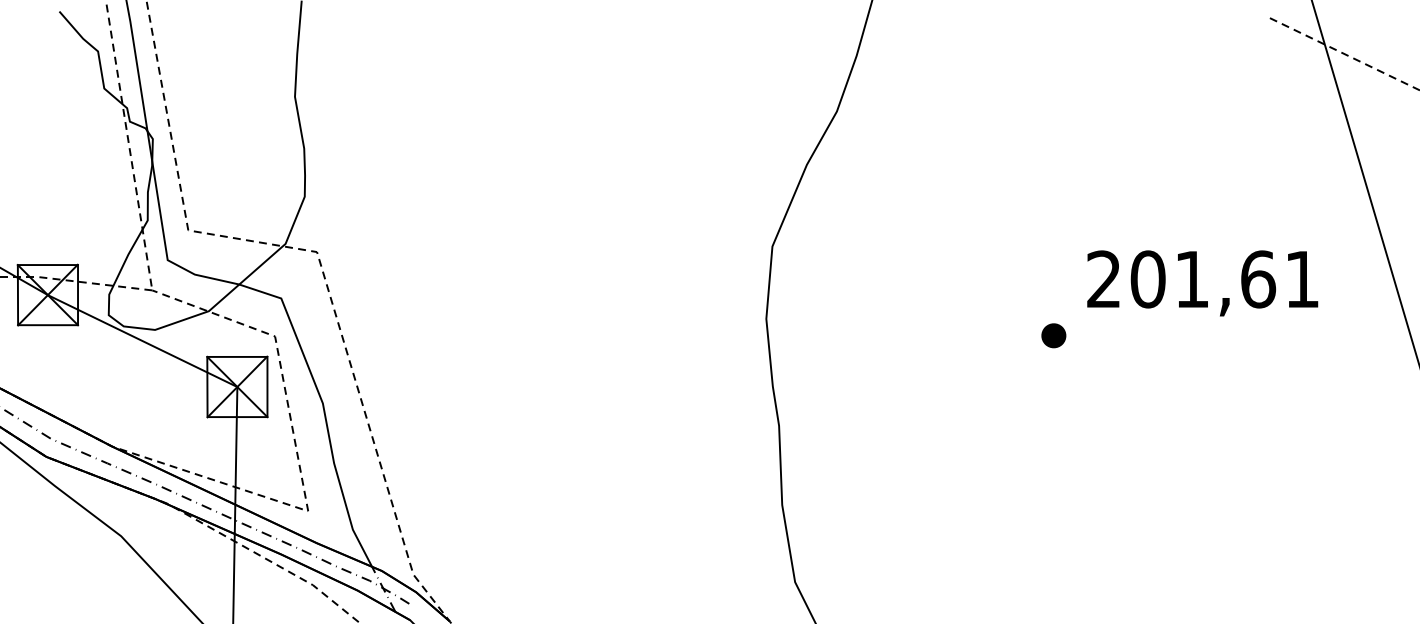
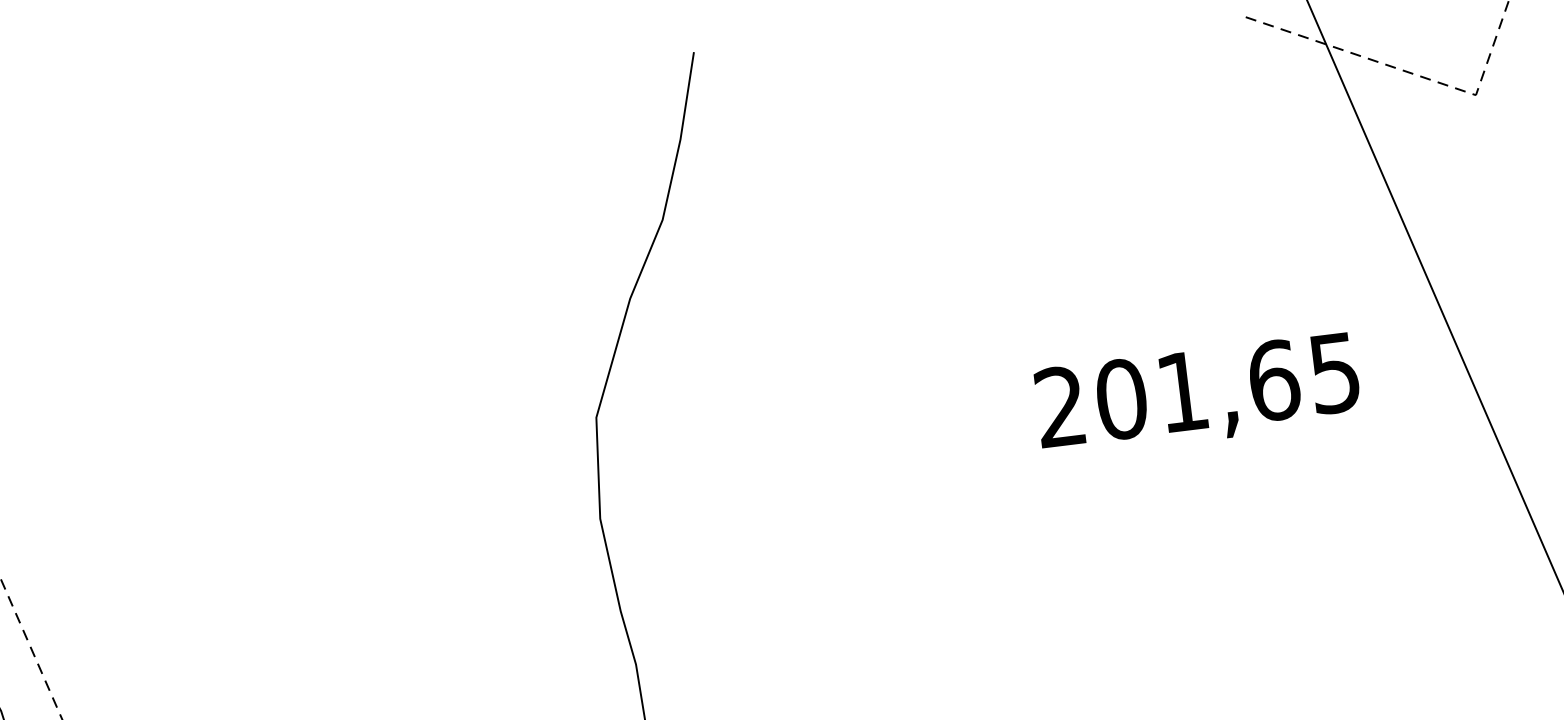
text: (1301, 279) -> (1333, 373), 201,61 -> 201,65
part: (1053, 335) -> (1000, 492), removed

